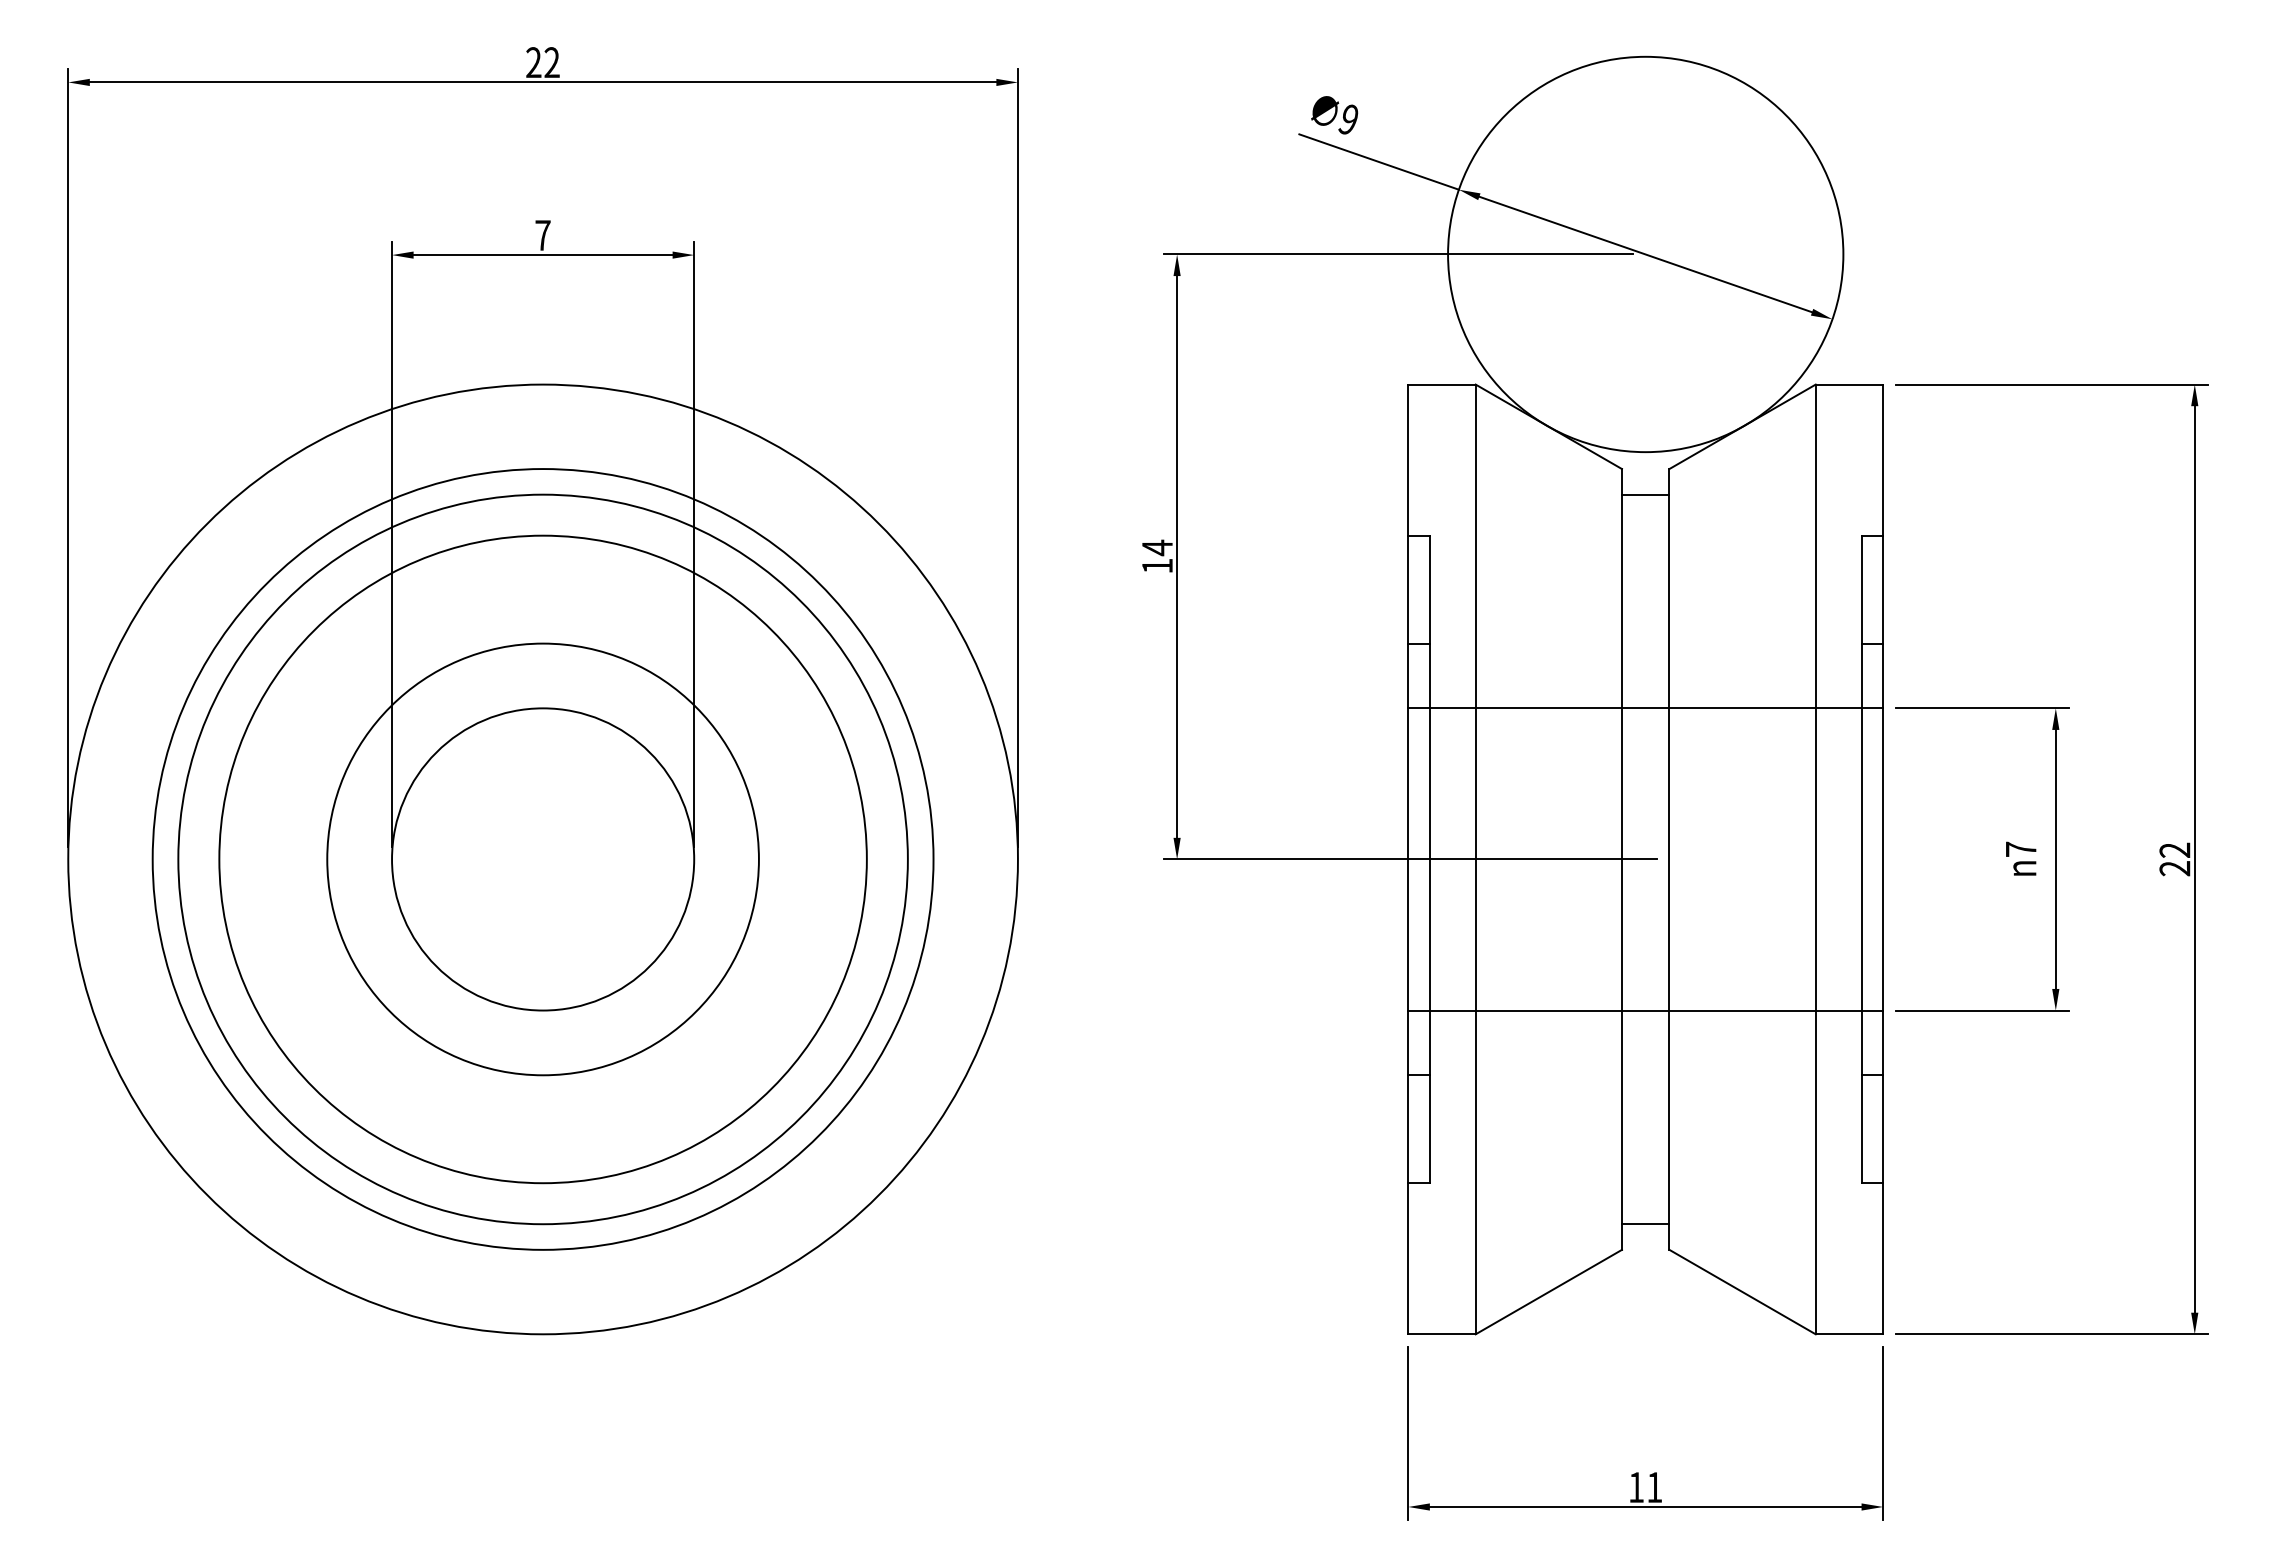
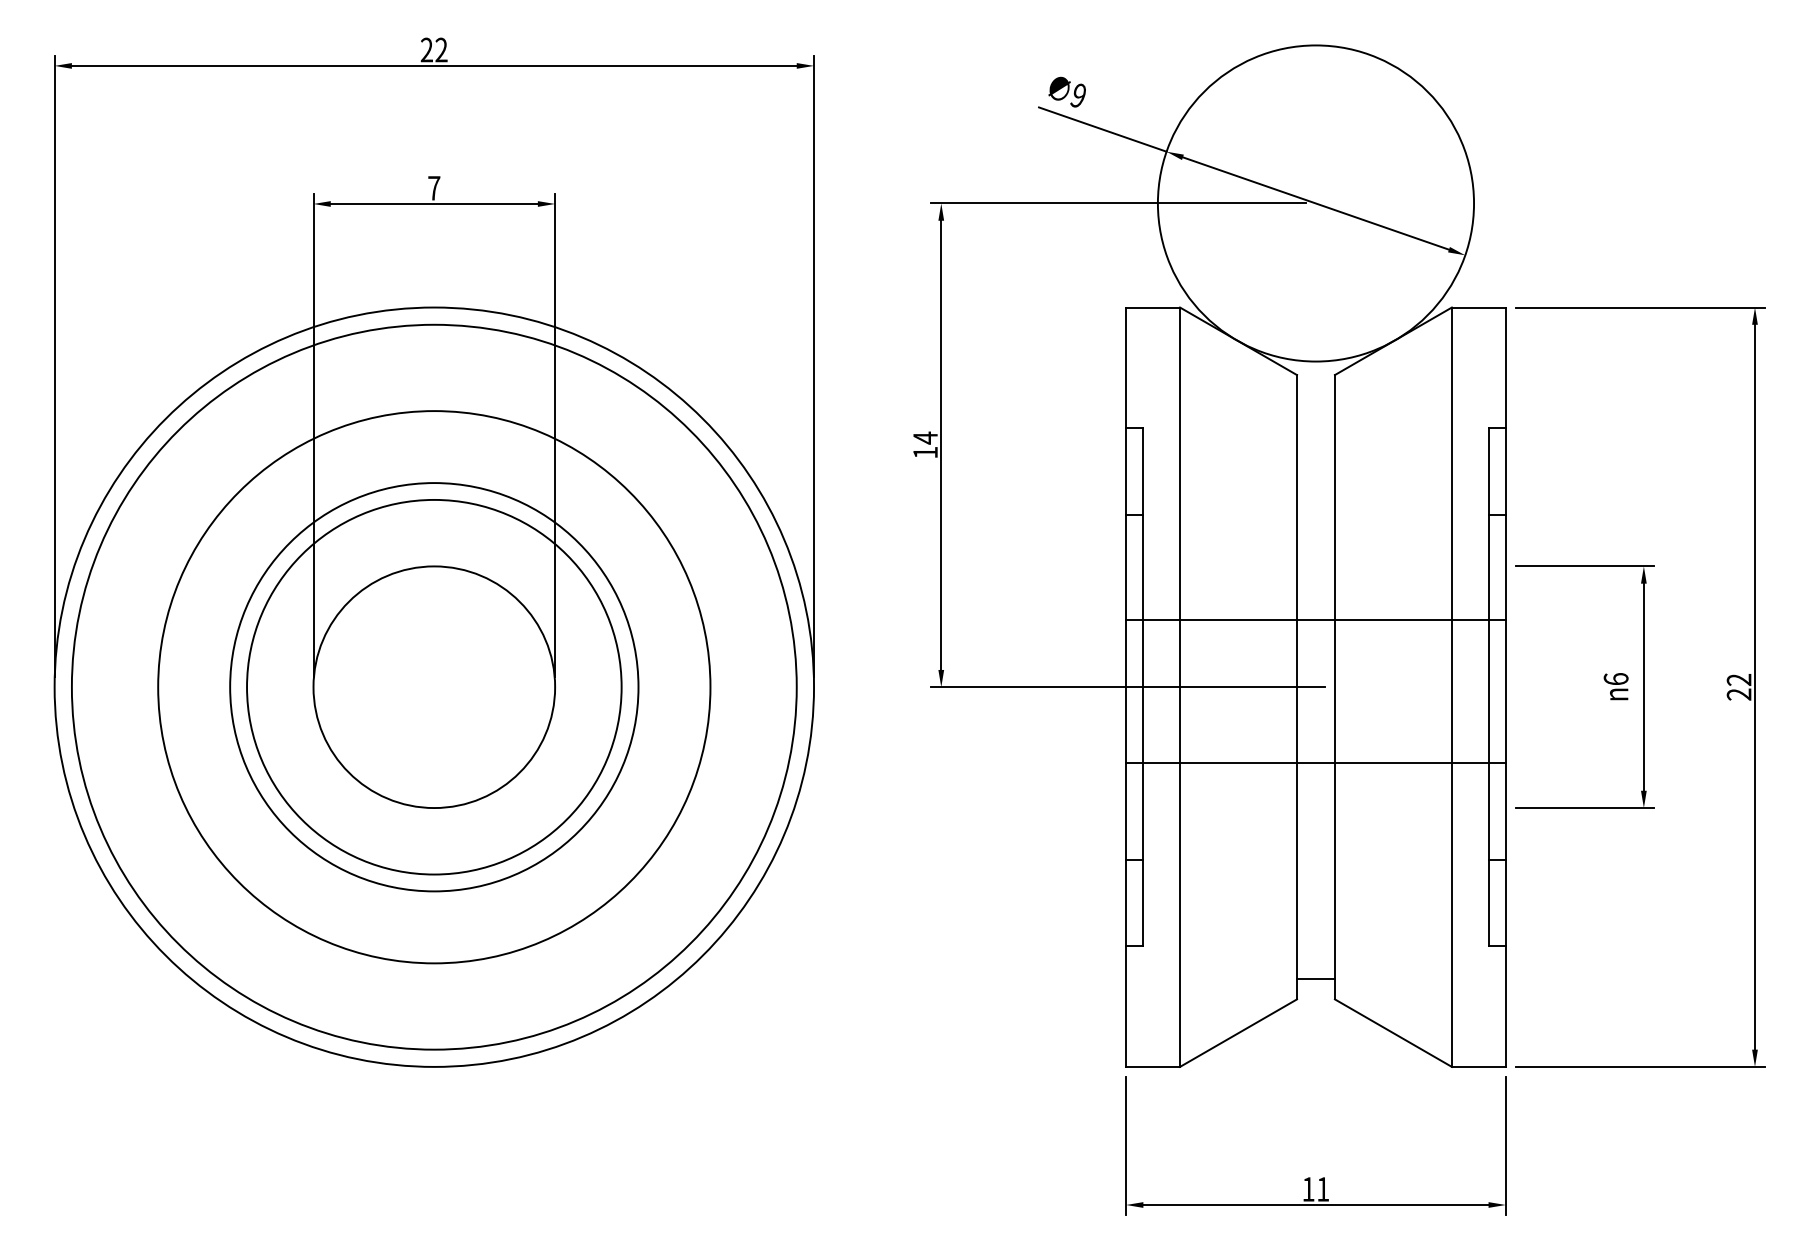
line: (1645, 494) -> (1315, 395), removed
line: (1645, 708) -> (1315, 620), moved
text: (2020, 848) -> (1615, 678), 7 -> 6
circle: (542, 859) -> (433, 687), size x0.6
circle: (542, 859) -> (433, 687), size x0.7
circle: (542, 859) -> (433, 687), size x1.4
circle: (542, 859) -> (433, 687), size x1.6
line: (1645, 1010) -> (1315, 763), moved

